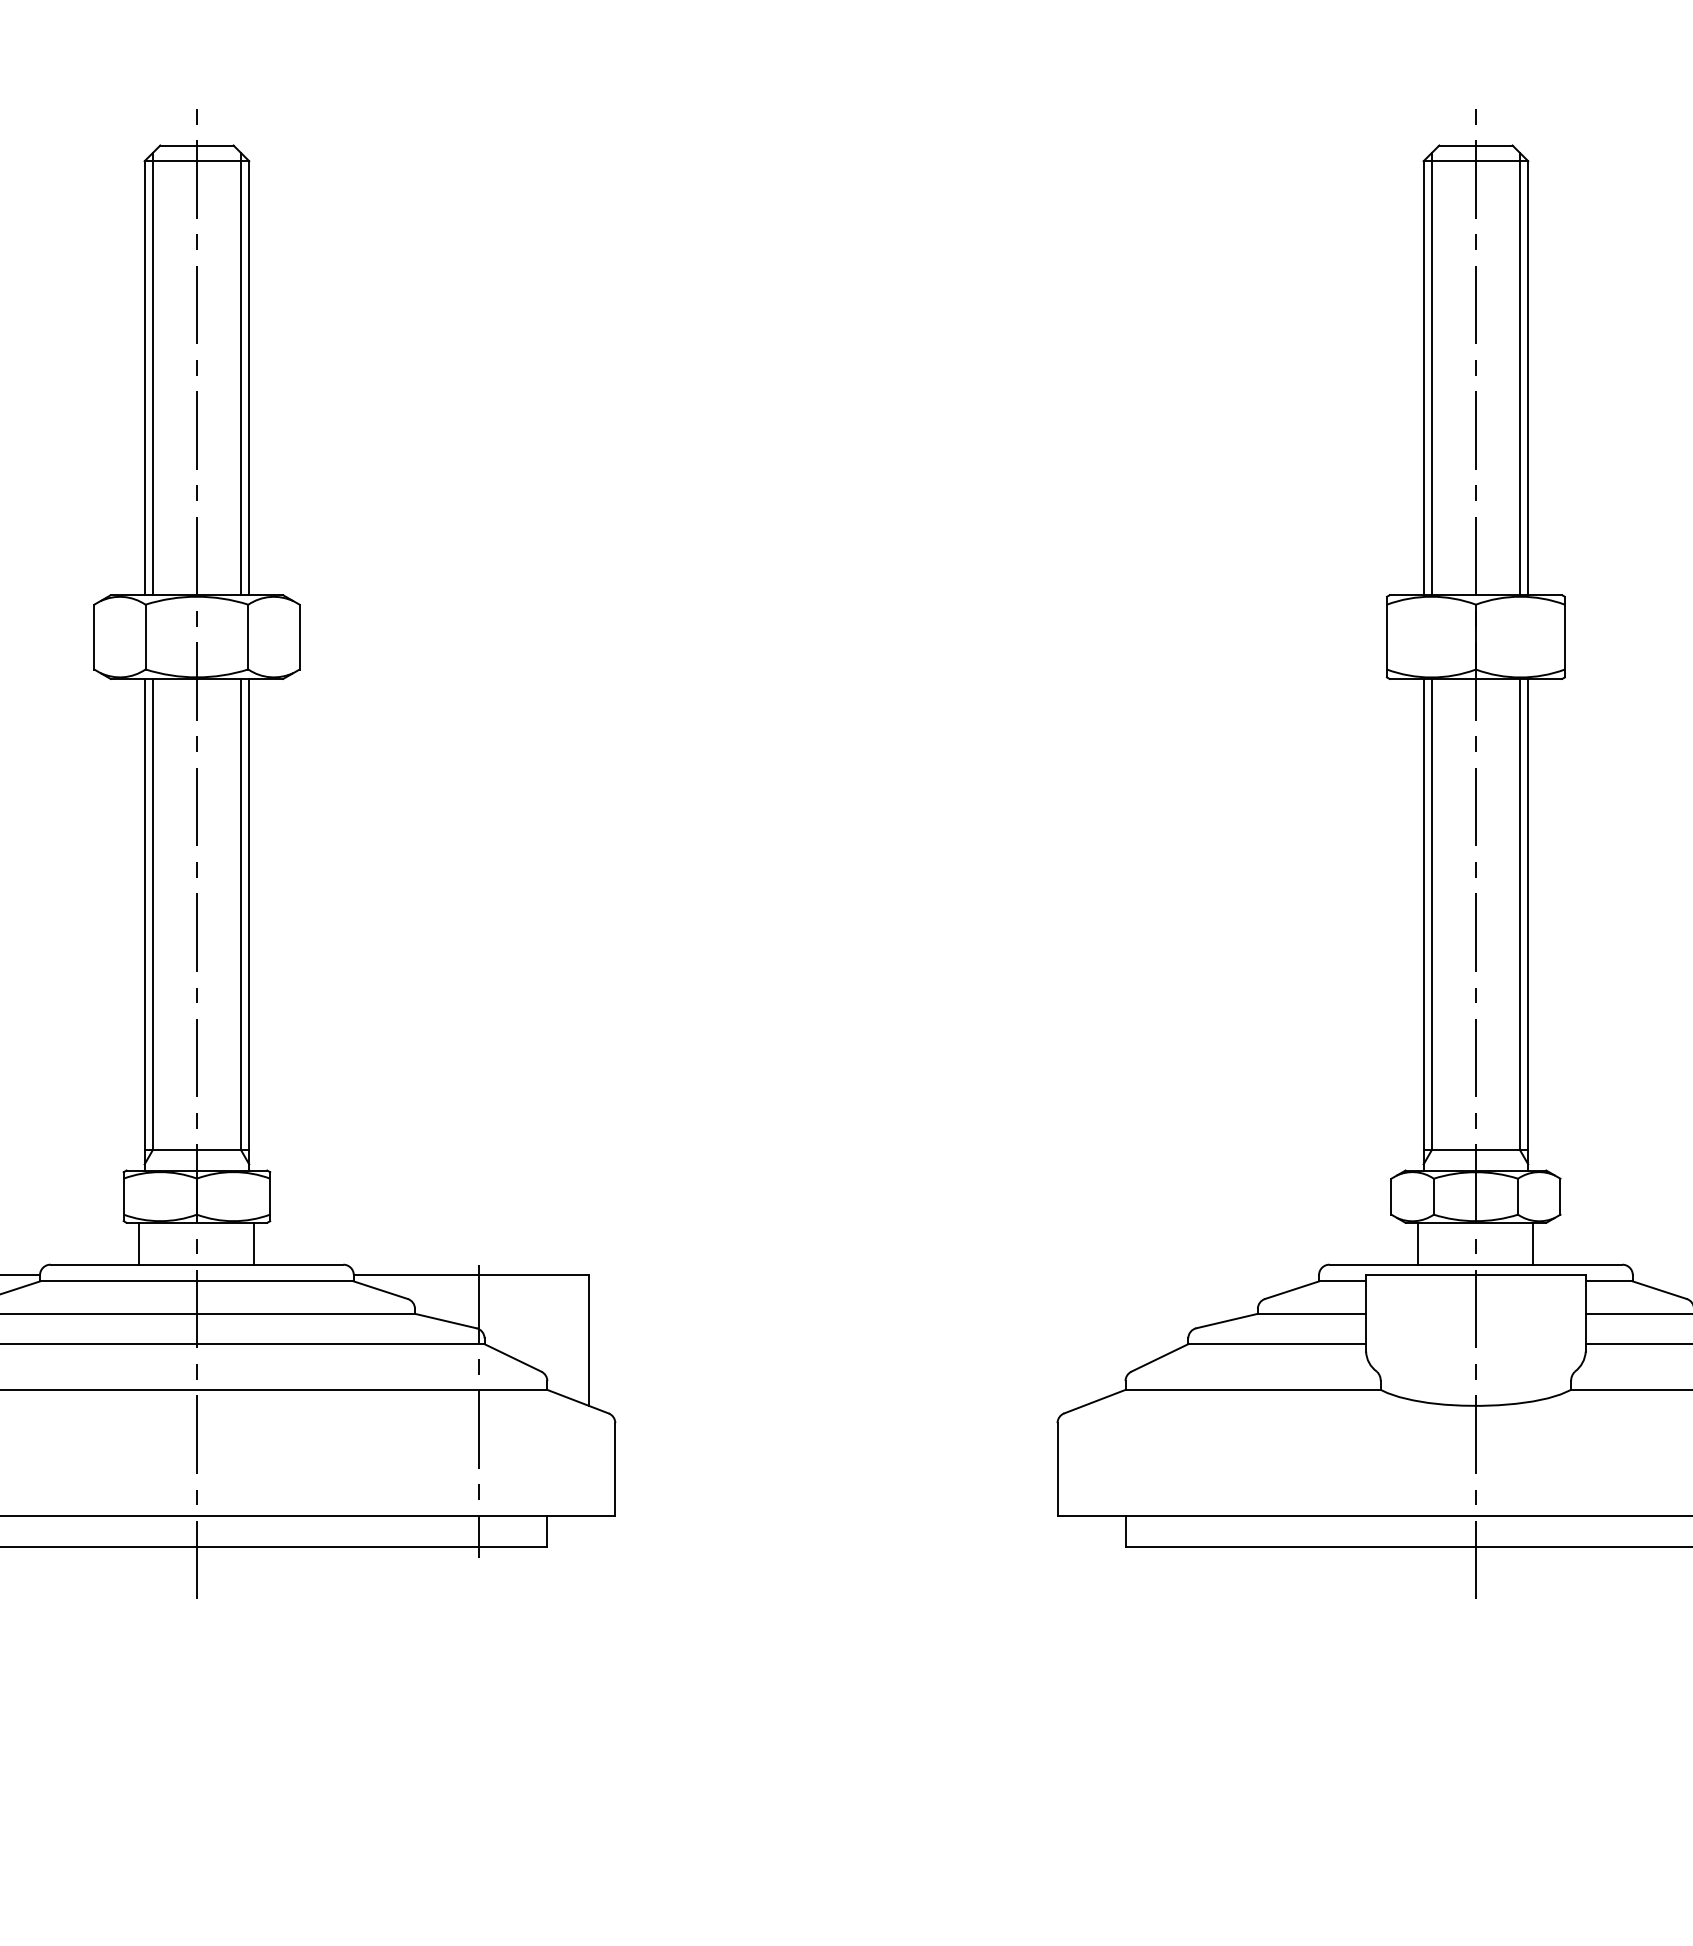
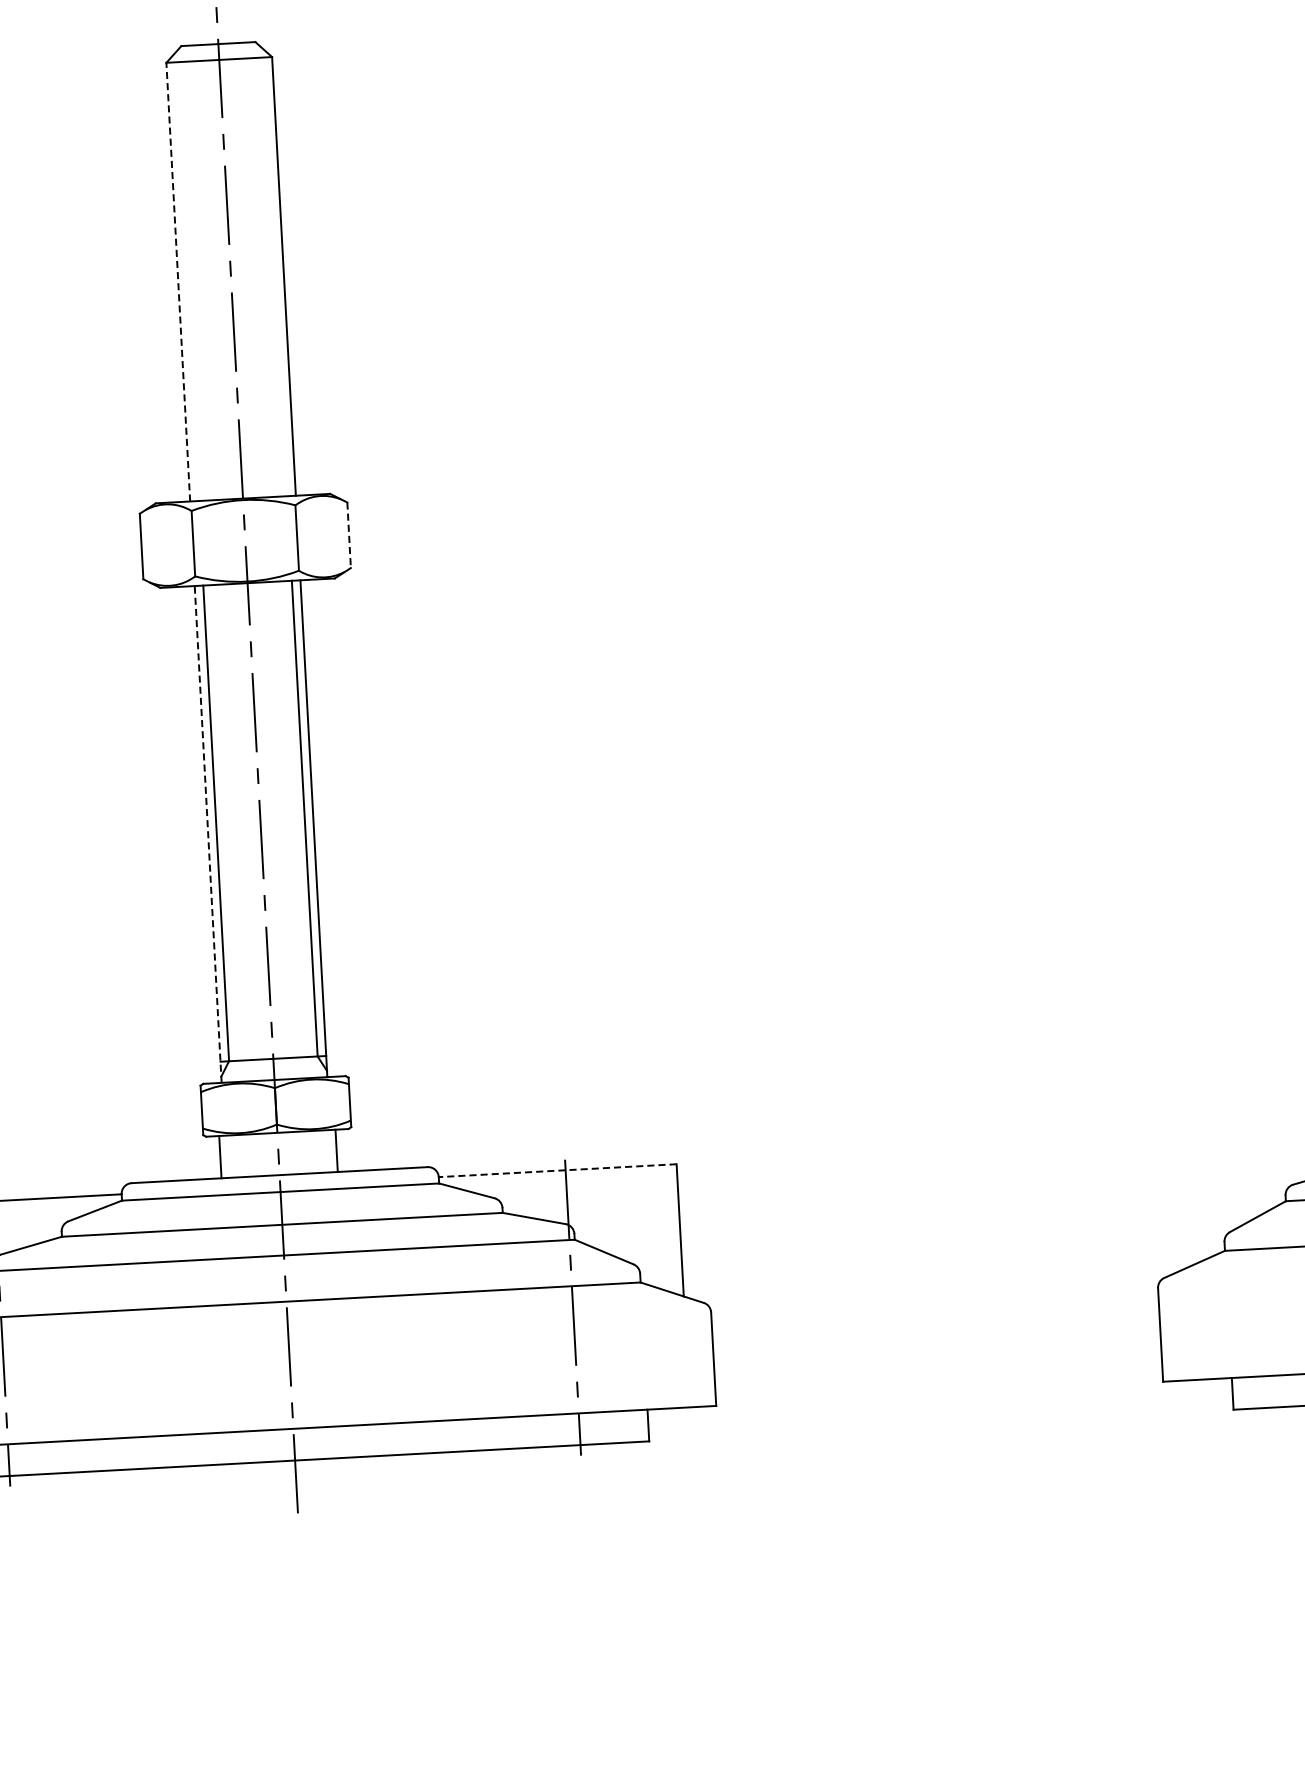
line: (153, 373) -> (186, 276), removed
line: (240, 373) -> (274, 272), removed
line: (144, 377) -> (178, 281), solid -> dashed
line: (299, 637) -> (348, 535), solid -> dashed
line: (144, 924) -> (208, 834), solid -> dashed
line: (471, 1275) -> (557, 1171), solid -> dashed

